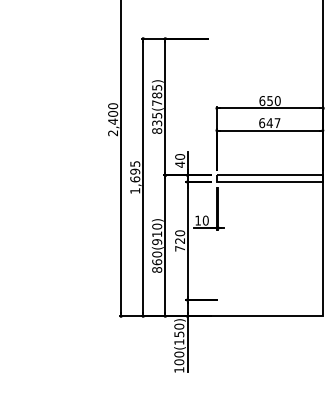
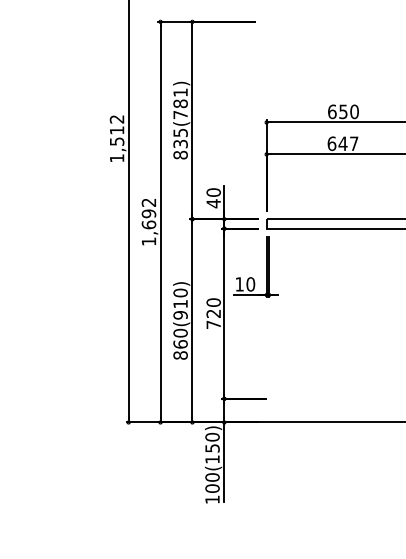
text: (157, 87) -> (181, 92), 835(785) -> 835(781)
text: (113, 119) -> (117, 138), 2,400 -> 1,512
text: (135, 163) -> (149, 201), 1,695 -> 1,692

